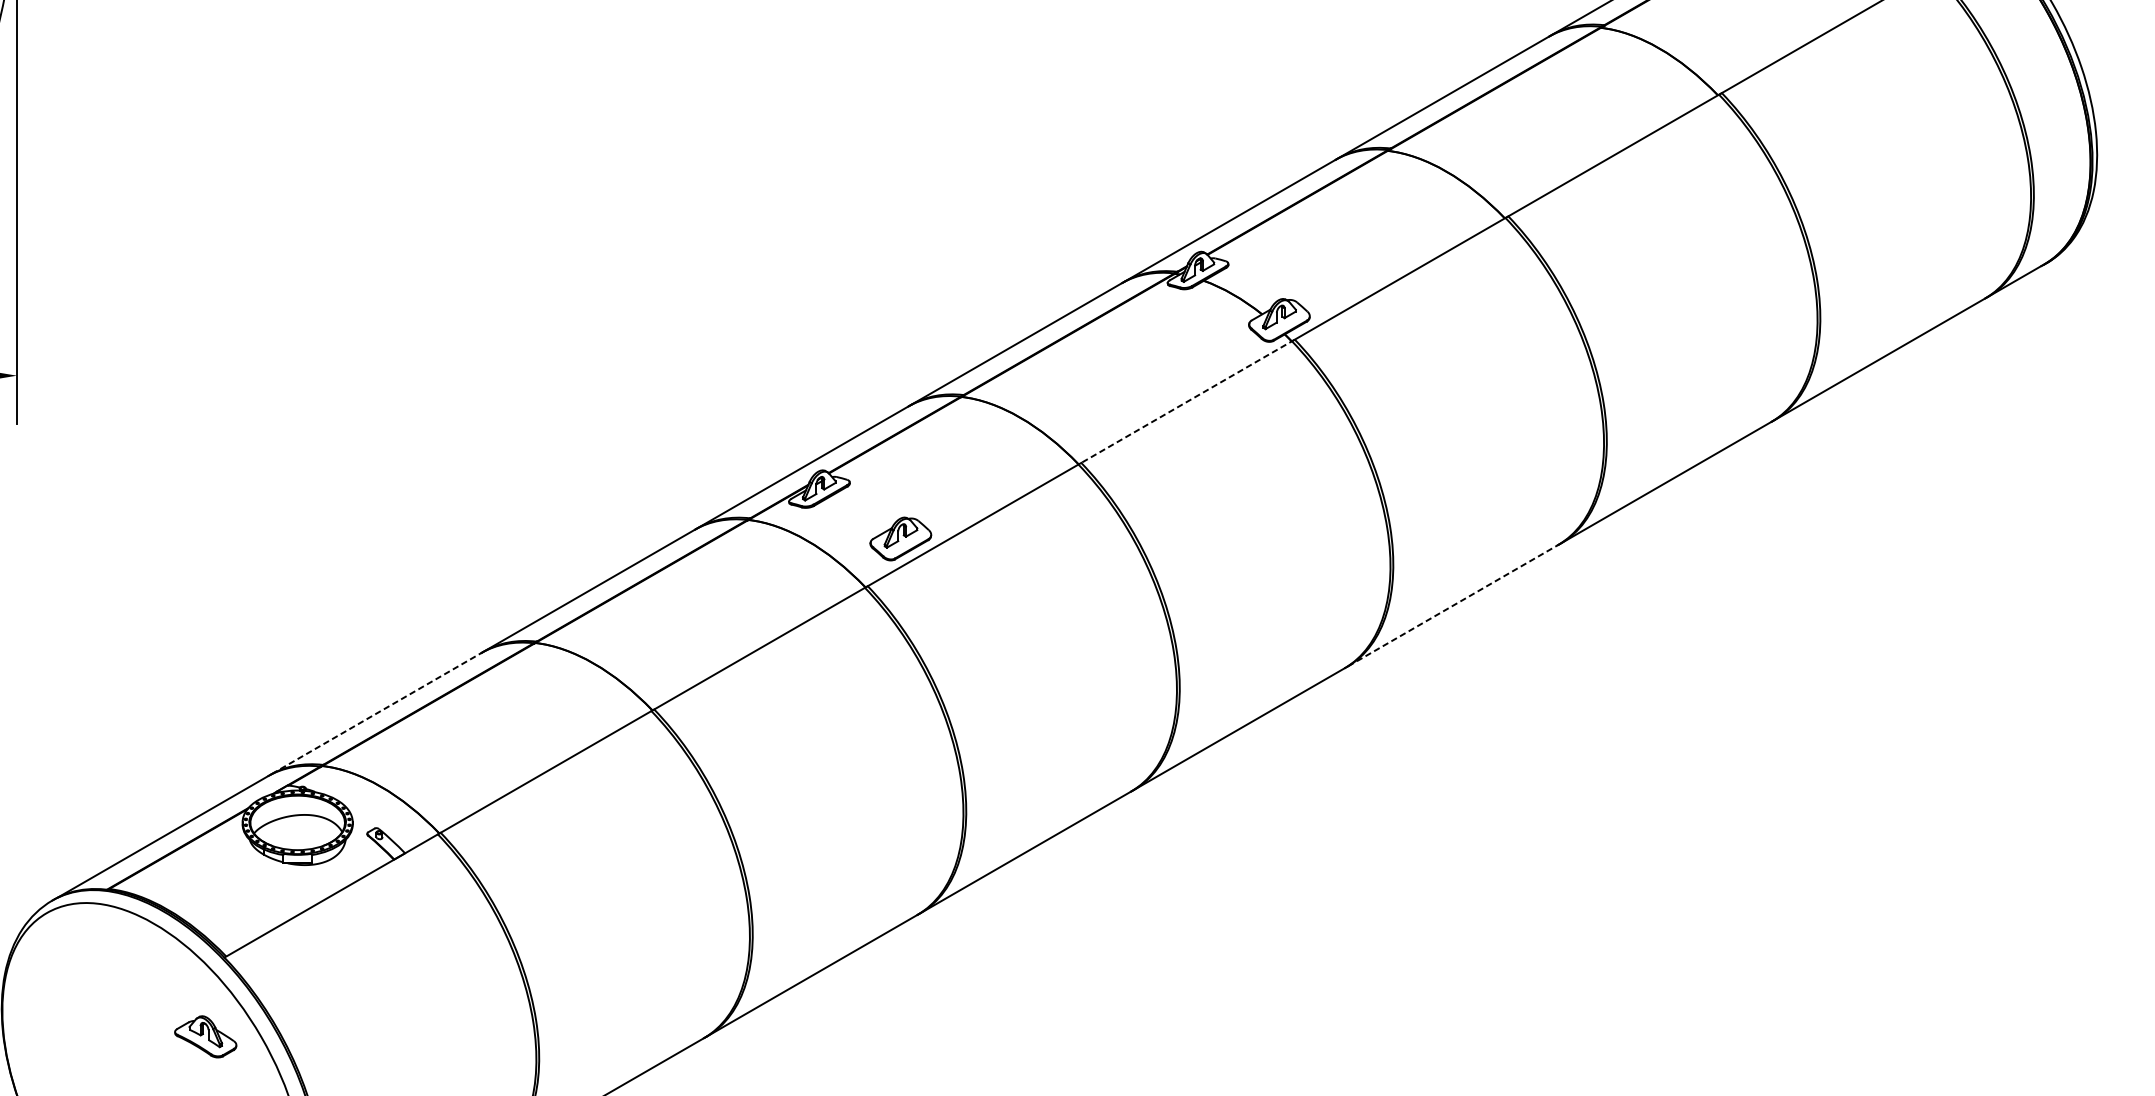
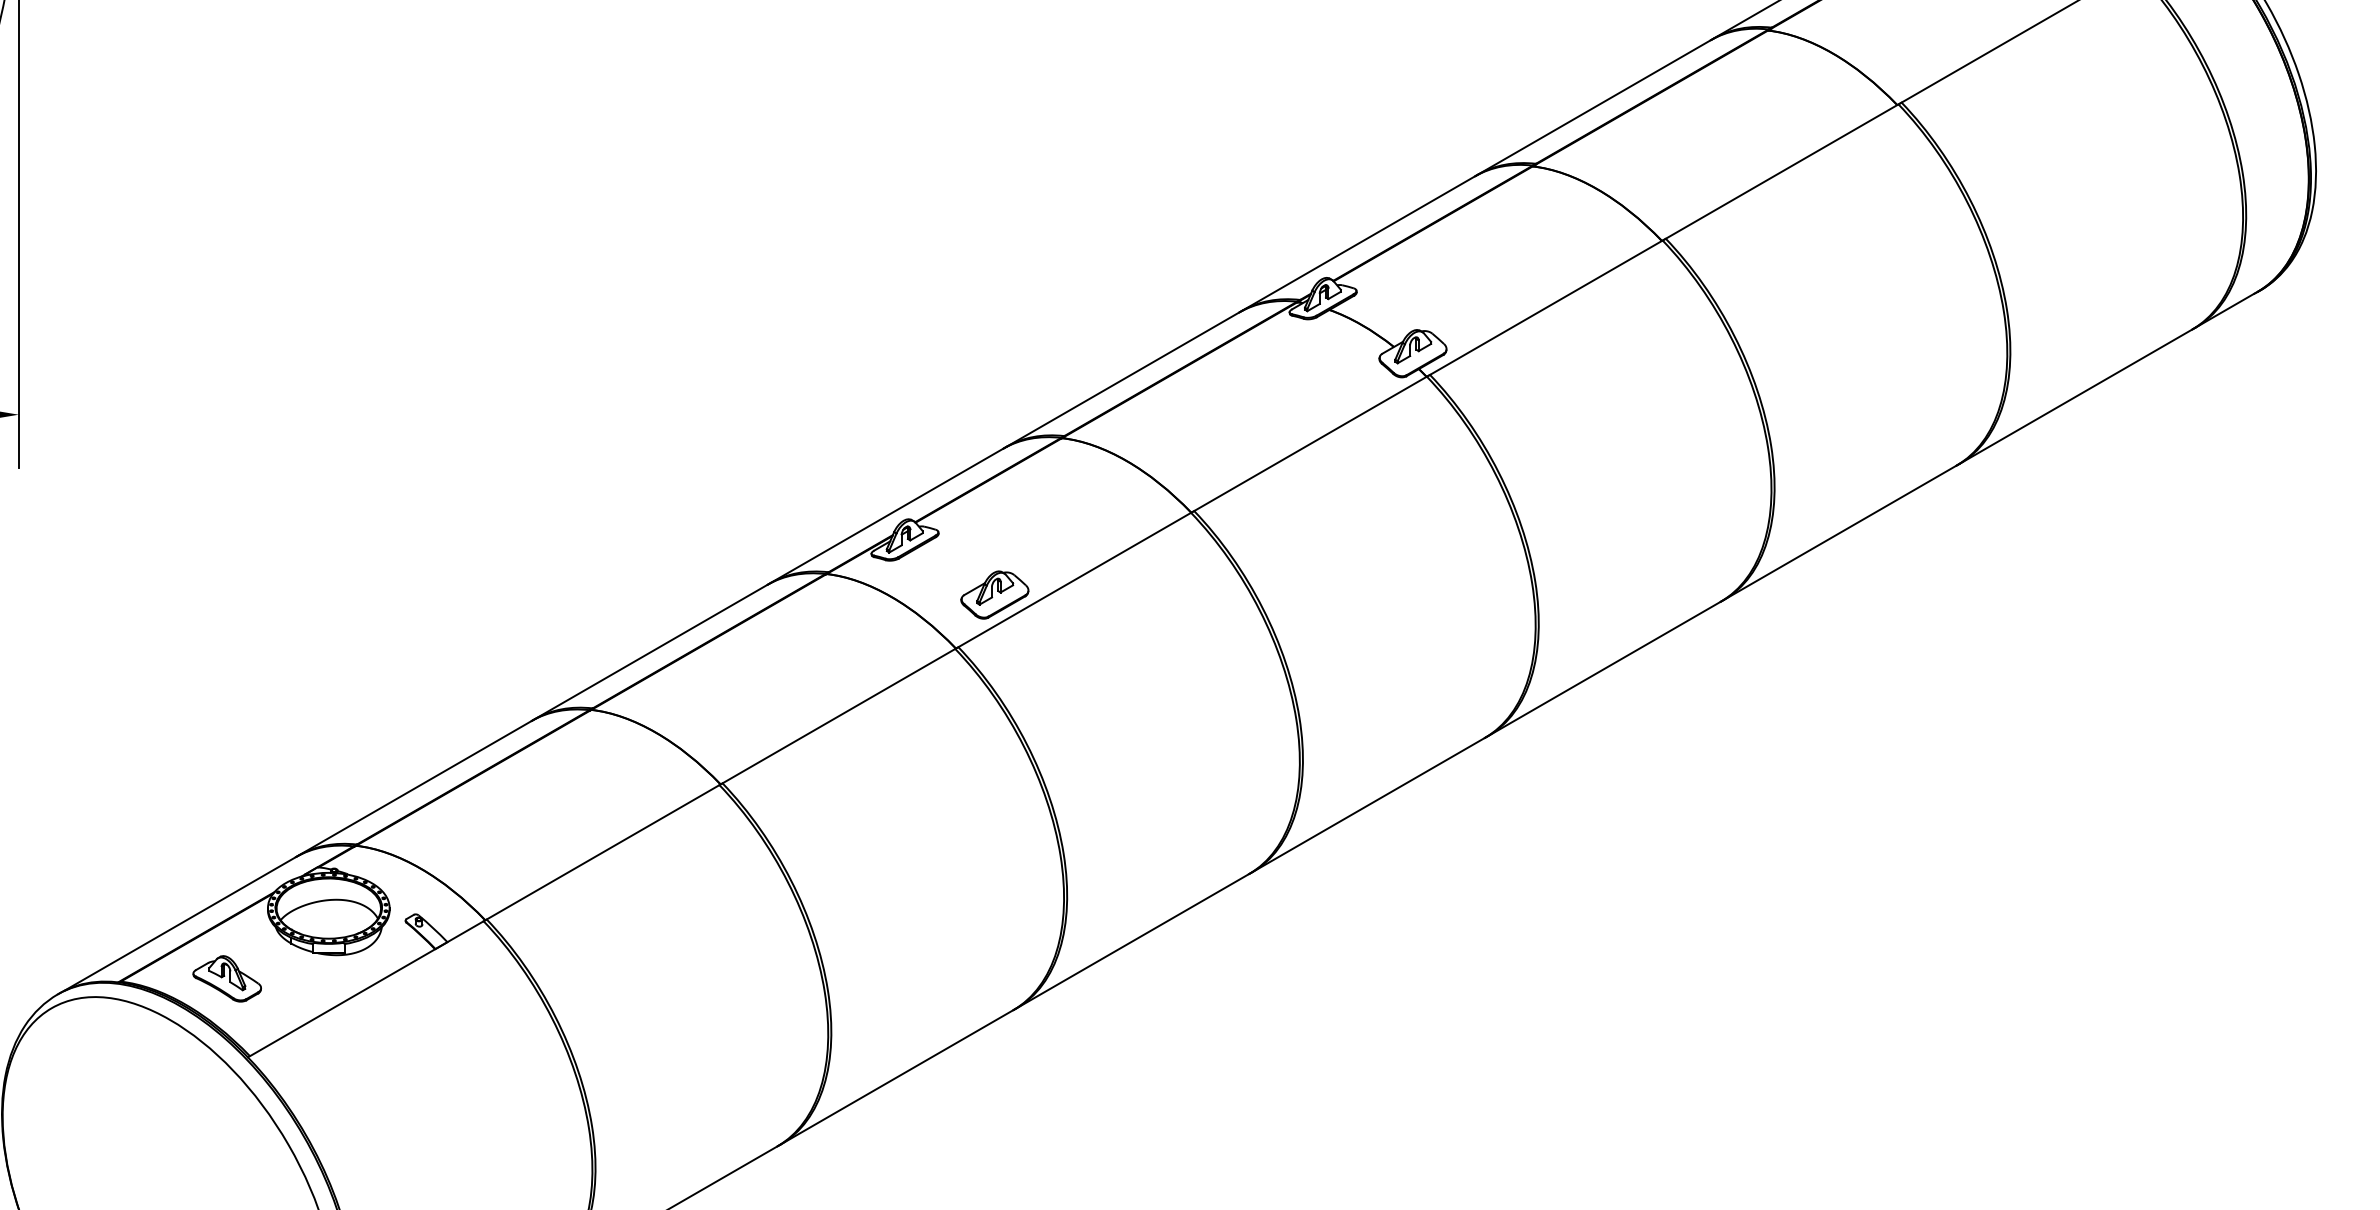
line: (1186, 401) -> (1310, 443), dashed -> solid
line: (1452, 606) -> (1604, 669), dashed -> solid
line: (376, 714) -> (415, 788), dashed -> solid
part: (205, 1036) -> (226, 978), moved

